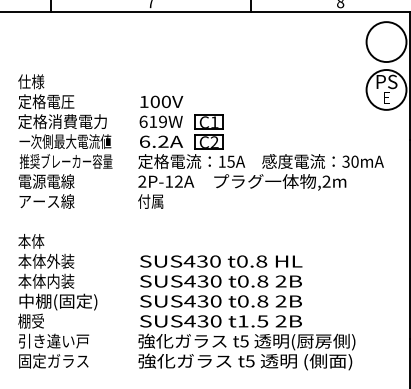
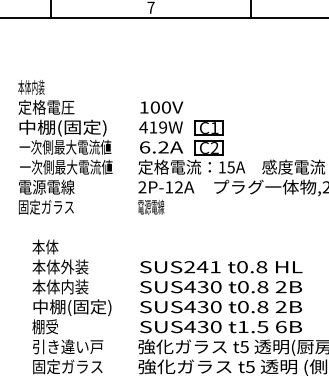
text: (31, 81) -> (31, 87), 仕様 -> 本体内装
text: (143, 121) -> (143, 127), 619W -> 419W
text: (62, 122) -> (62, 128), 定格消費電力 -> 中棚(固定)
text: (65, 161) -> (65, 167), 推奨ブレーカー容量 -> 一次側最大電流値
text: (46, 201) -> (46, 207), アース線 -> 固定ガラス
text: (151, 201) -> (151, 207), 付属 -> 電源電線
text: (201, 261) -> (201, 267), SUS430 -> SUS241
text: (57, 301) -> (71, 307), moved
text: (280, 321) -> (280, 327), 2B -> 6B

